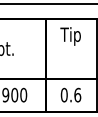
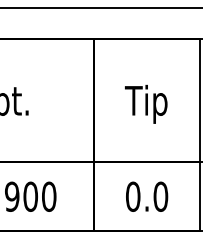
text: (70, 36) -> (145, 104), moved
text: (77, 94) -> (160, 195), 0.6 -> 0.0

